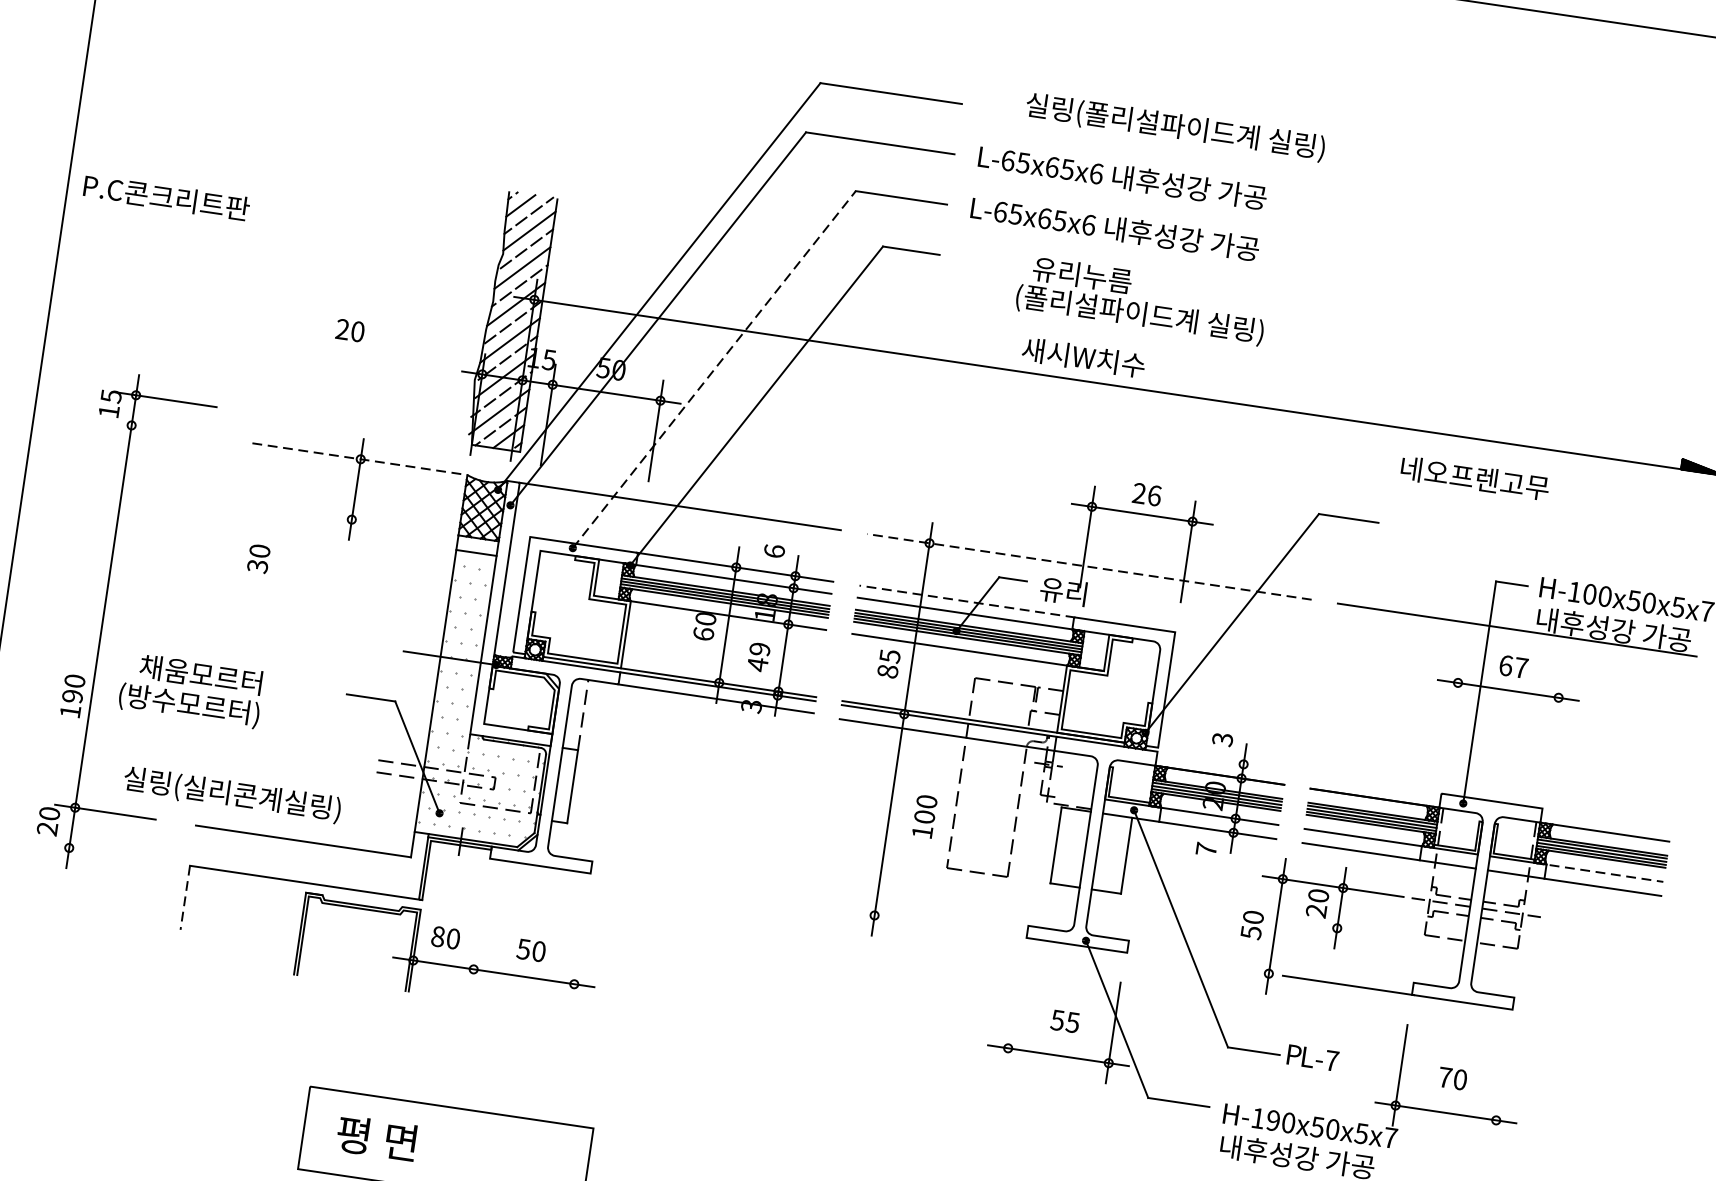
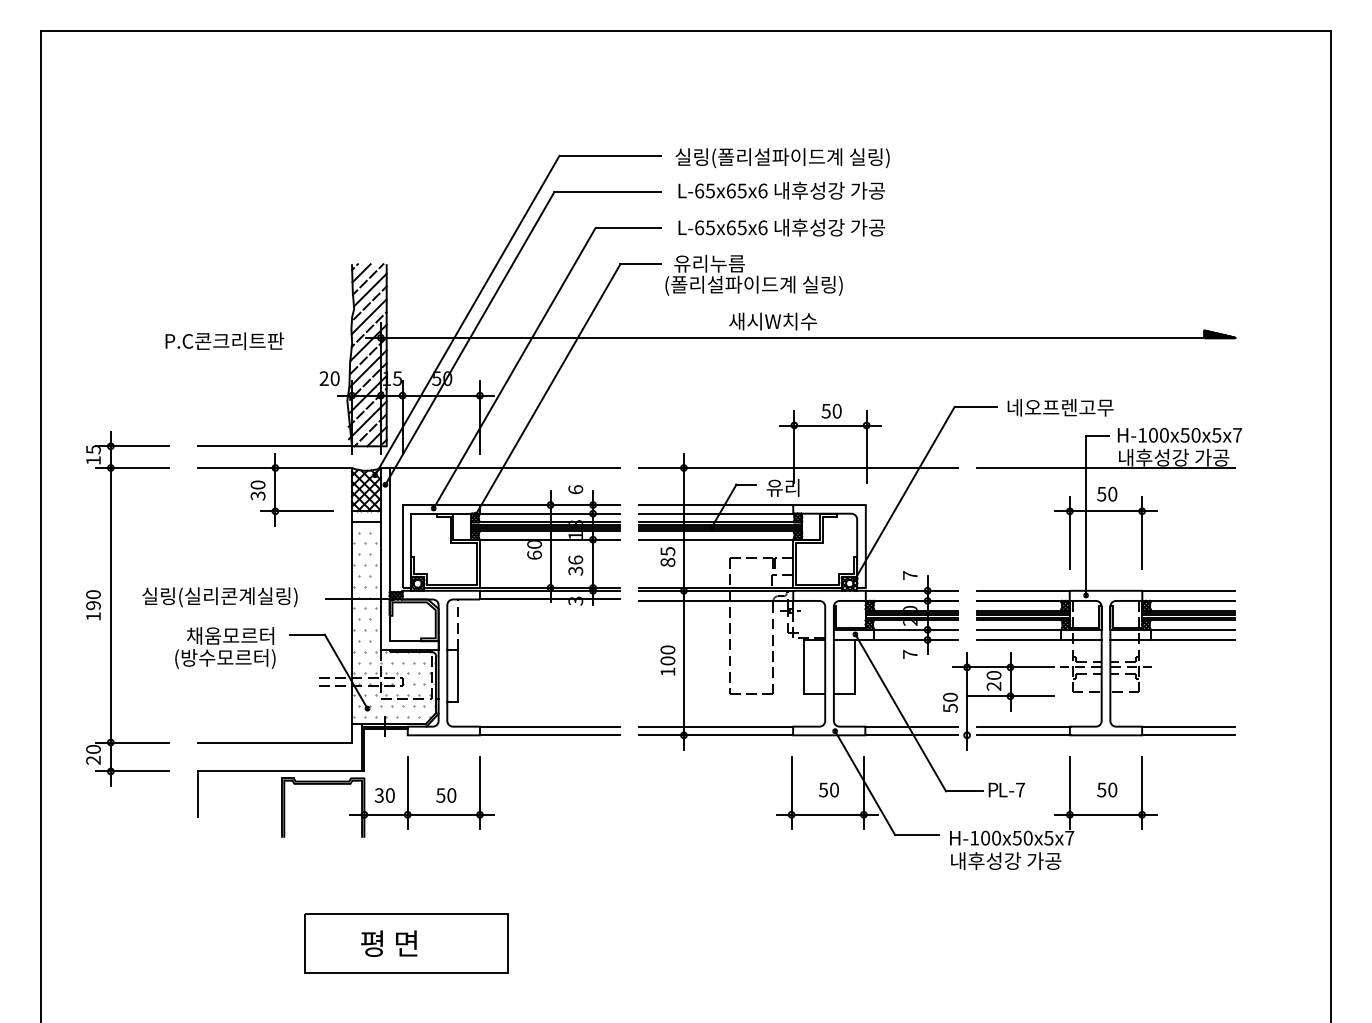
text: (1175, 127) -> (782, 158), moved
text: (166, 197) -> (224, 341), moved
text: (1141, 299) -> (753, 274), moved
text: (350, 330) -> (329, 378), moved
line: (714, 369) -> (514, 368), dashed -> solid
line: (363, 429) -> (274, 446), added
line: (161, 430) -> (132, 468), added
line: (360, 460) -> (275, 468), dashed -> solid
text: (1474, 478) -> (1060, 407), moved
text: (1146, 493) -> (831, 410), 26 -> 50
line: (381, 524) -> (296, 511), added
text: (258, 558) -> (257, 490), moved
line: (1088, 567) -> (798, 468), dashed -> solid
line: (967, 602) -> (716, 505), dashed -> solid
text: (758, 656) -> (575, 565), 49 -> 36
text: (1514, 665) -> (1107, 493), 67 -> 50
text: (191, 689) -> (225, 647), moved
text: (72, 696) -> (93, 605), moved
line: (1453, 712) -> (1069, 532), added
line: (1554, 727) -> (1142, 532), added
text: (1221, 739) -> (909, 575), 3 -> 7
line: (1221, 760) -> (911, 590), added
line: (1377, 783) -> (1023, 590), added
text: (231, 795) -> (219, 597), moved
text: (924, 816) -> (667, 660), moved
line: (1606, 817) -> (1188, 590), added
line: (99, 852) -> (132, 771), added
line: (1600, 872) -> (1189, 629), dashed -> solid
line: (689, 875) -> (549, 726), added
line: (687, 888) -> (549, 735), added
line: (185, 897) -> (197, 794), dashed -> solid
line: (921, 909) -> (716, 726), added
line: (919, 922) -> (716, 735), added
line: (1337, 928) -> (1010, 696), added
text: (436, 936) -> (378, 795), 80 -> 30
line: (477, 939) -> (407, 793), added
line: (1193, 949) -> (911, 726), added
line: (578, 954) -> (479, 793), added
line: (1191, 962) -> (911, 735), added
line: (1350, 973) -> (1024, 726), added
line: (1578, 1006) -> (1188, 726), added
line: (1012, 1018) -> (791, 793), added
line: (1577, 1019) -> (1188, 735), added
text: (1071, 1021) -> (833, 789), 55 -> 50
text: (1444, 1076) -> (1101, 789), 70 -> 50
line: (1501, 1090) -> (1142, 793), added
text: (1273, 1119) -> (985, 837), H-190x50x5x7 -> H-100x50x5x7
text: (377, 1138) -> (389, 943), moved

